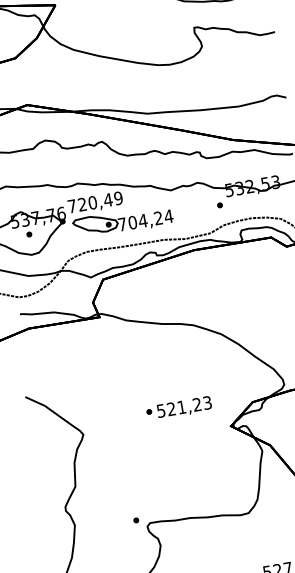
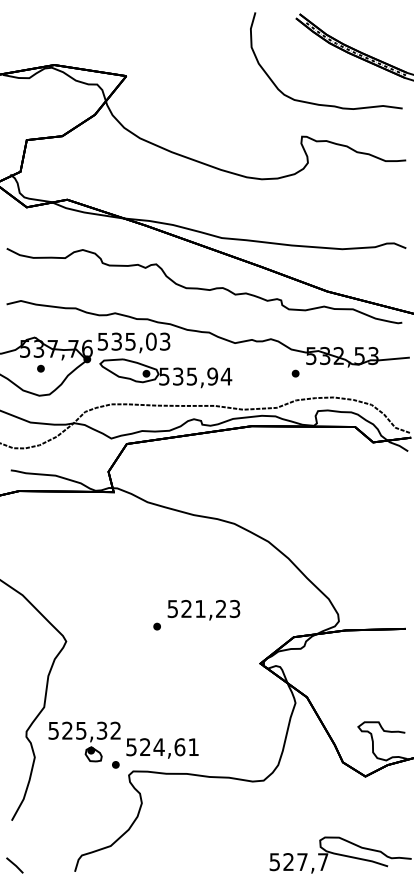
text: (94, 202) -> (133, 341), 720,49 -> 535,03
text: (140, 221) -> (188, 376), 704,24 -> 535,94
text: (184, 408) -> (203, 610), moved
part: (138, 501) -> (123, 741), added

